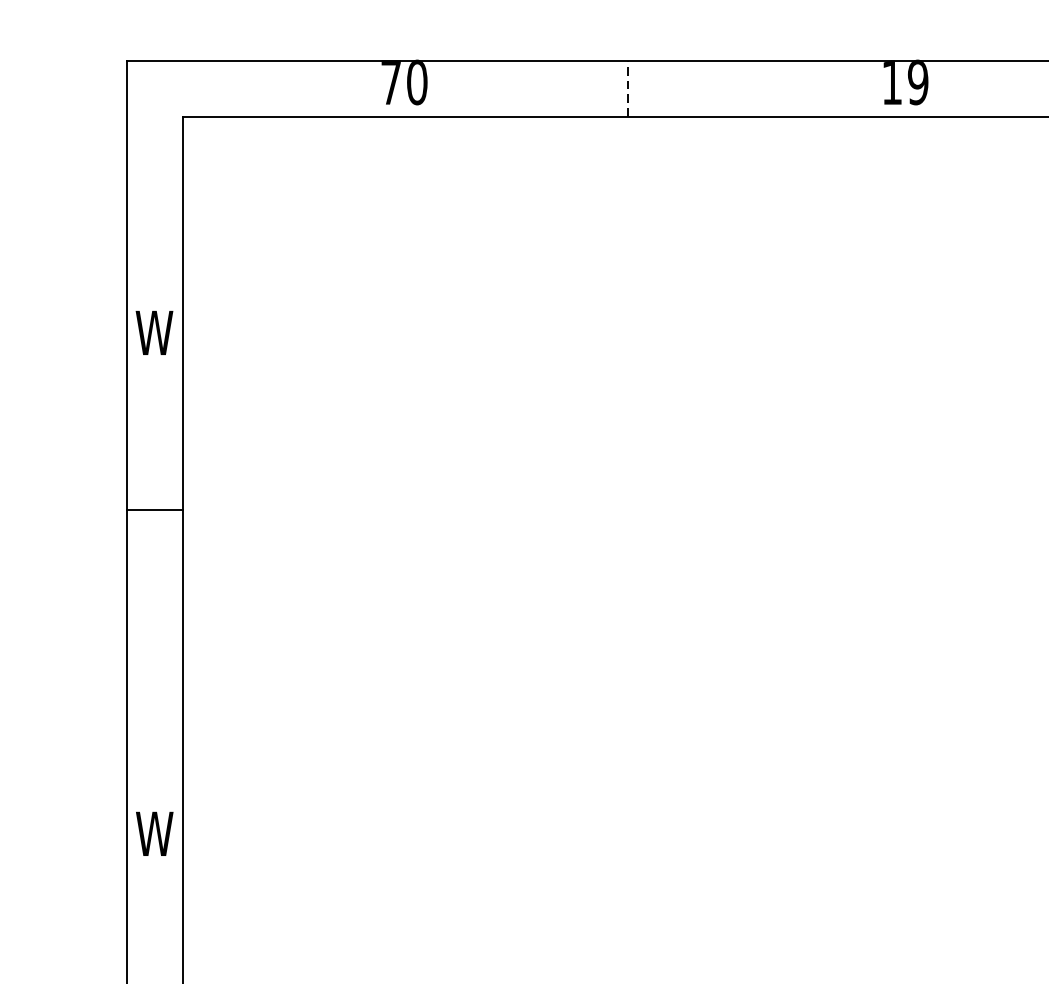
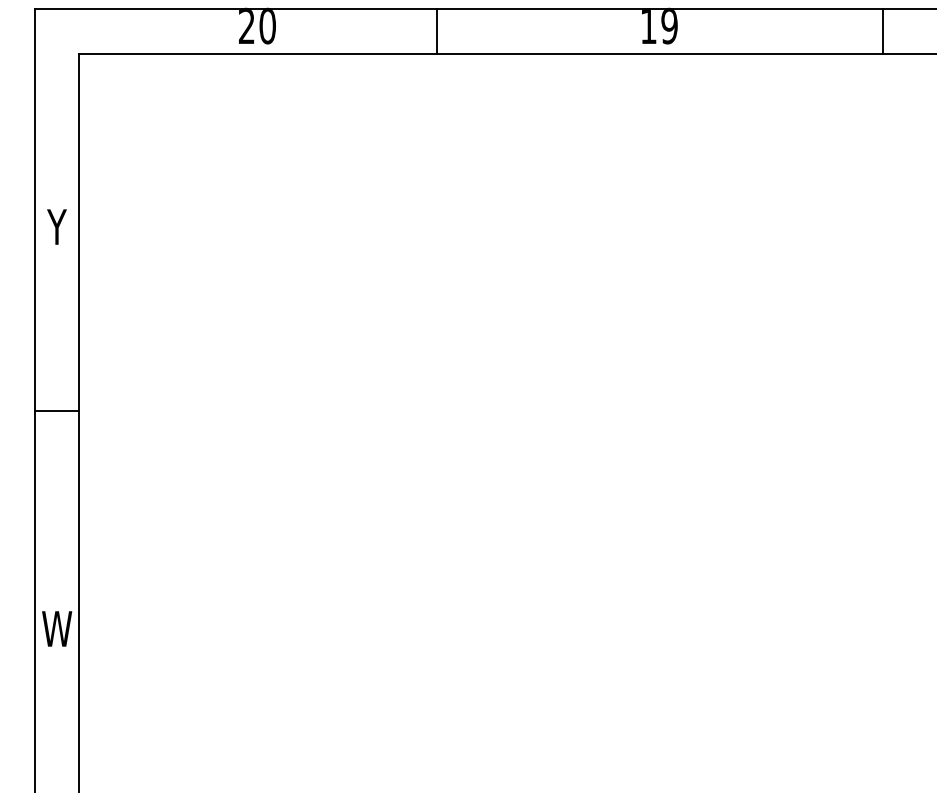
text: (390, 81) -> (246, 25), 70 -> 20
line: (627, 87) -> (436, 30), dashed -> solid
text: (153, 332) -> (56, 226), W -> Y
line: (153, 509) -> (56, 410), moved

